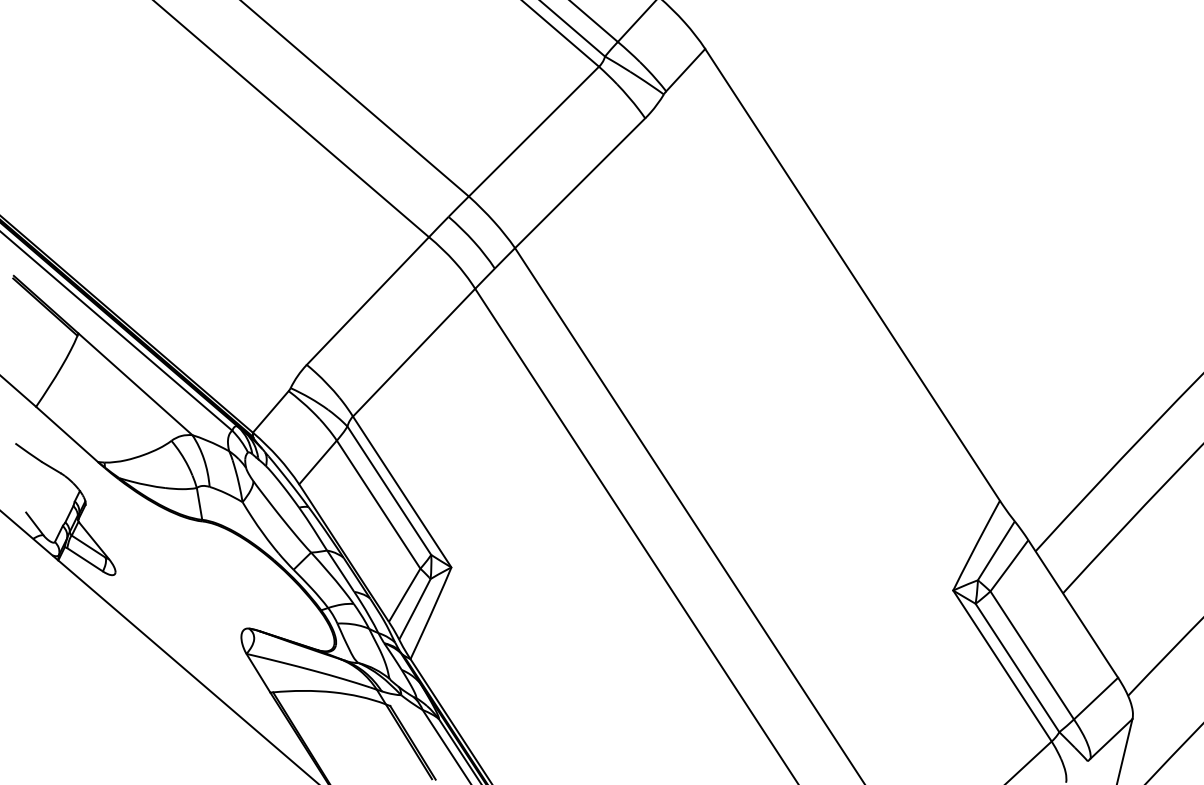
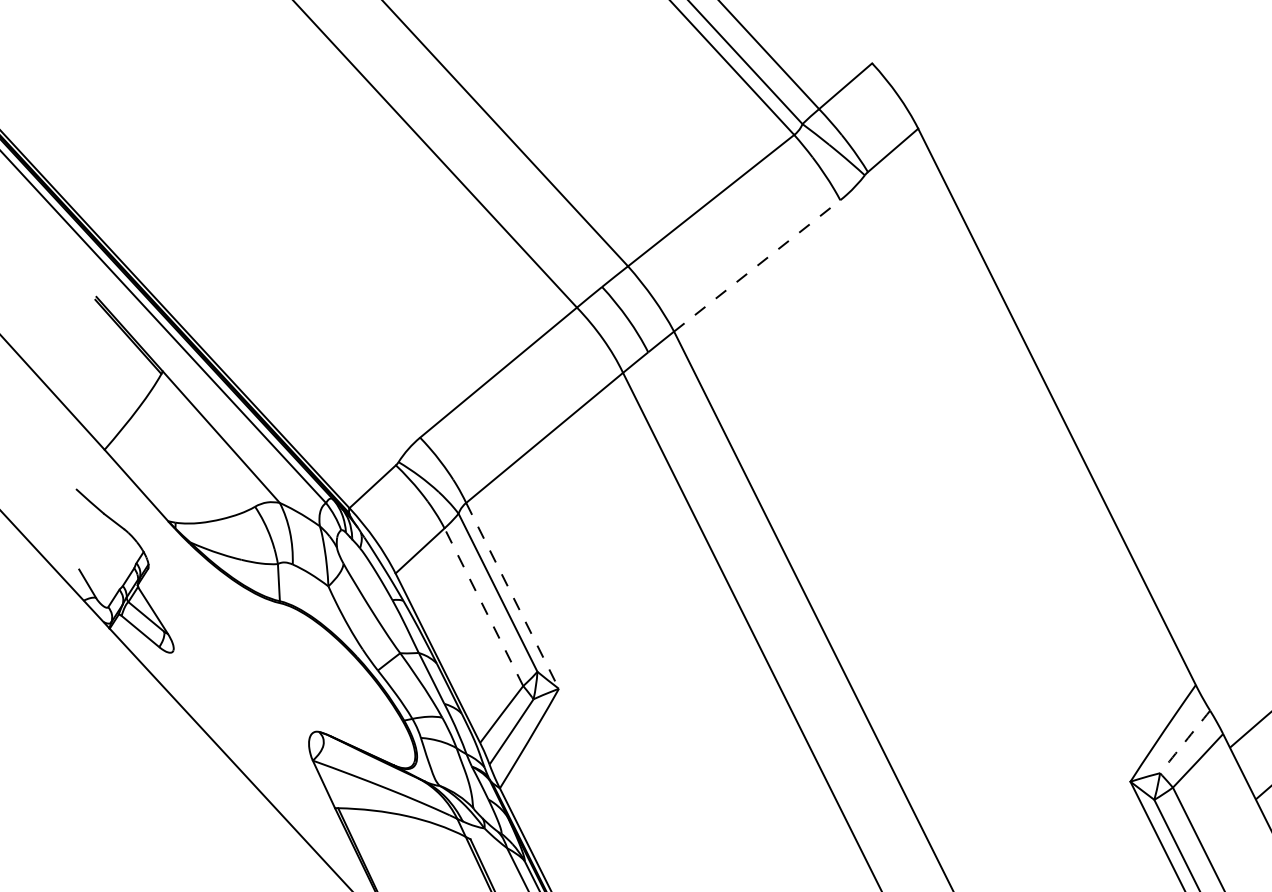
line: (580, 183) -> (757, 266), solid -> dashed
line: (402, 492) -> (512, 596), solid -> dashed
line: (378, 504) -> (483, 607), solid -> dashed
arc: (996, 550) -> (1185, 741), solid -> dashed

